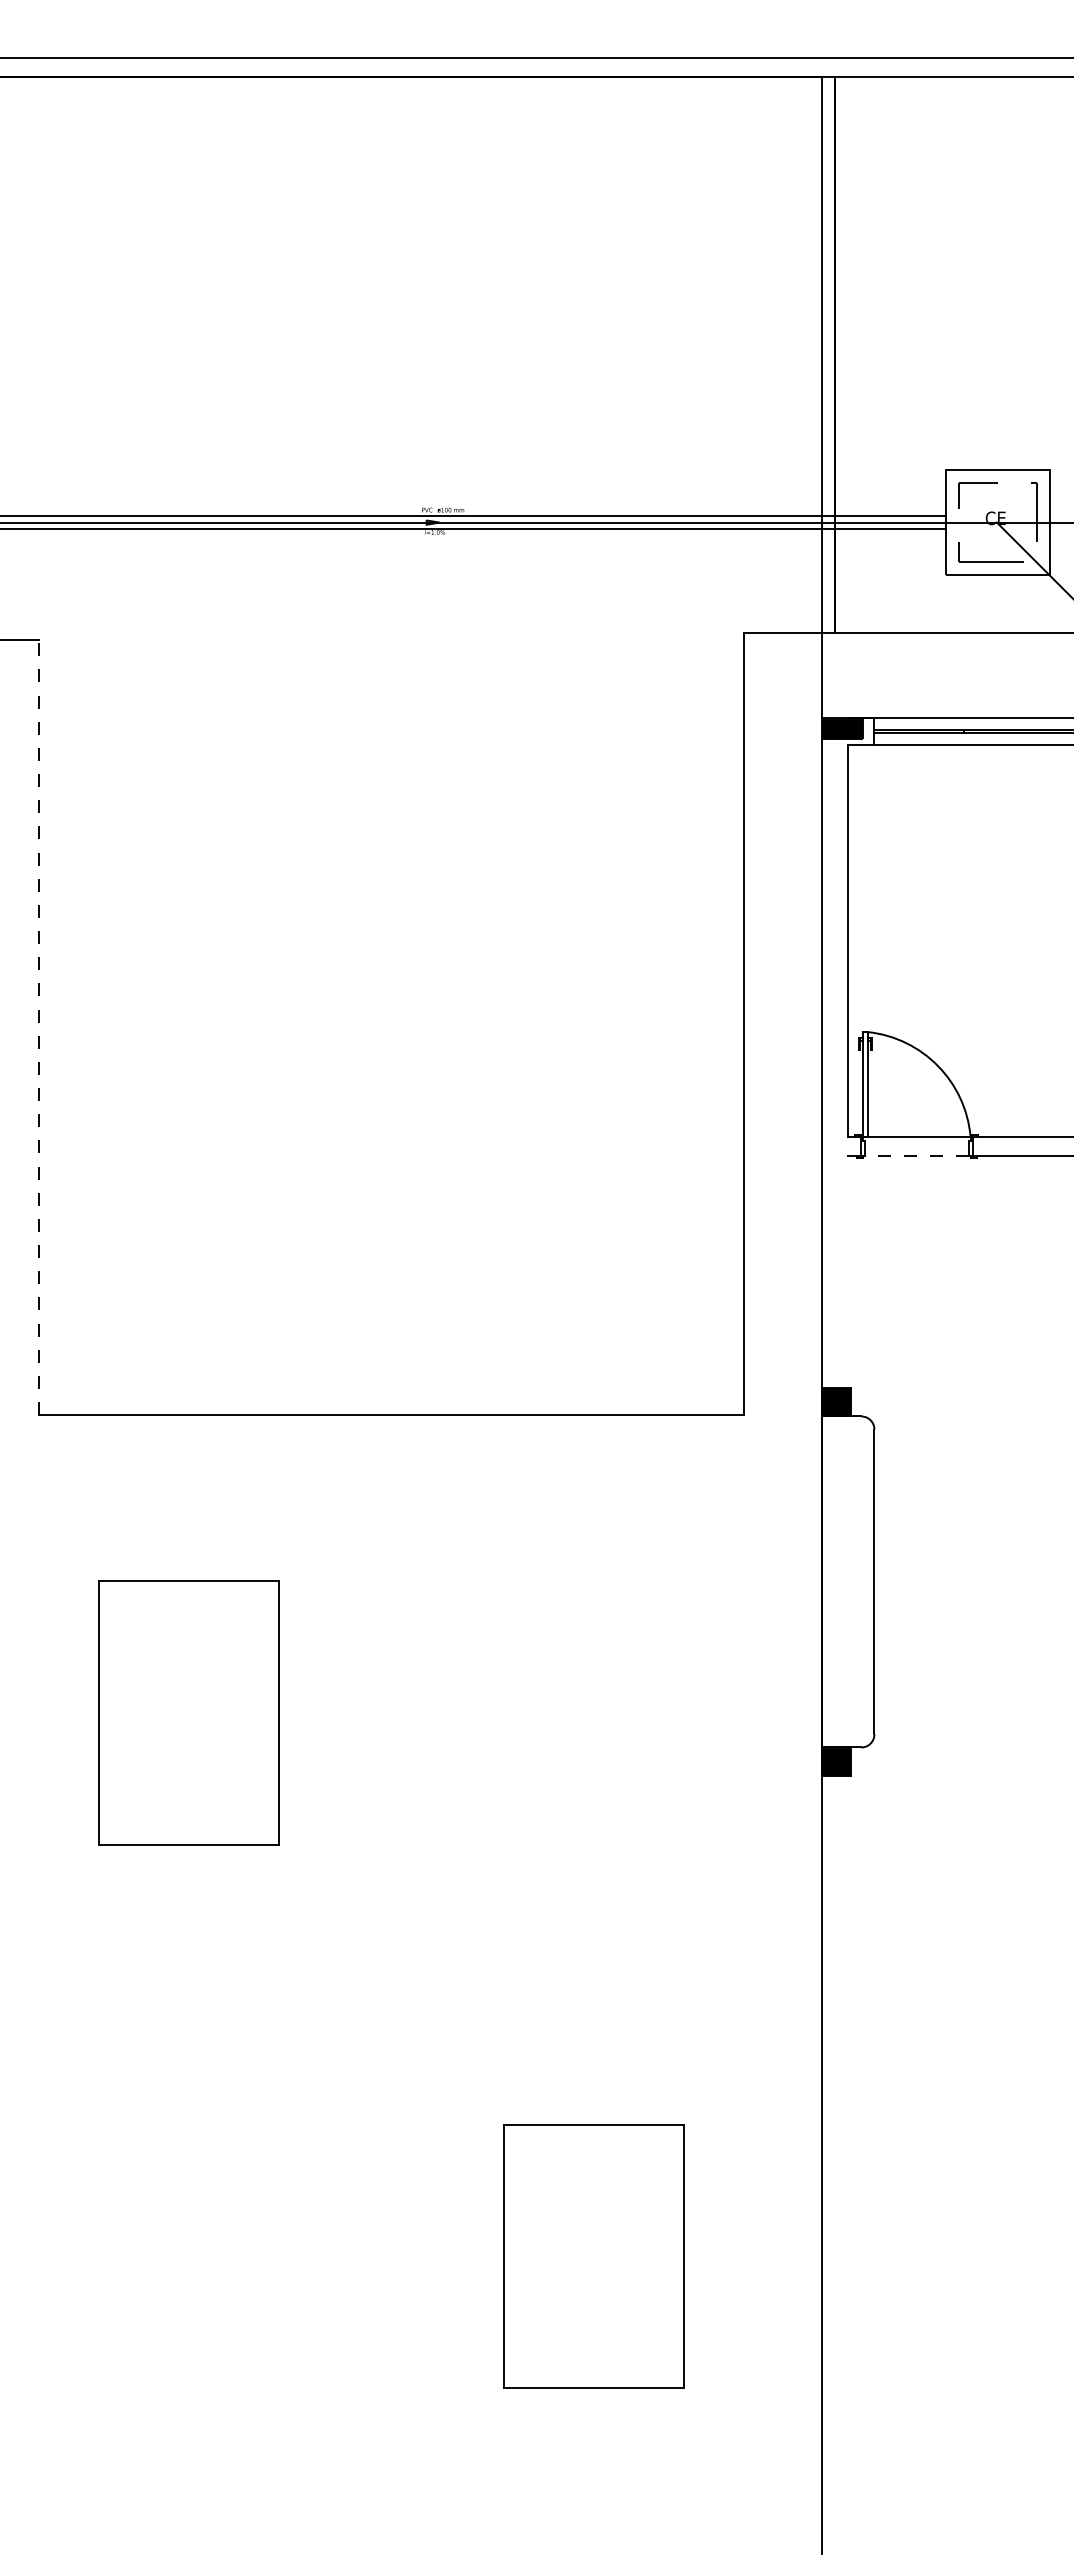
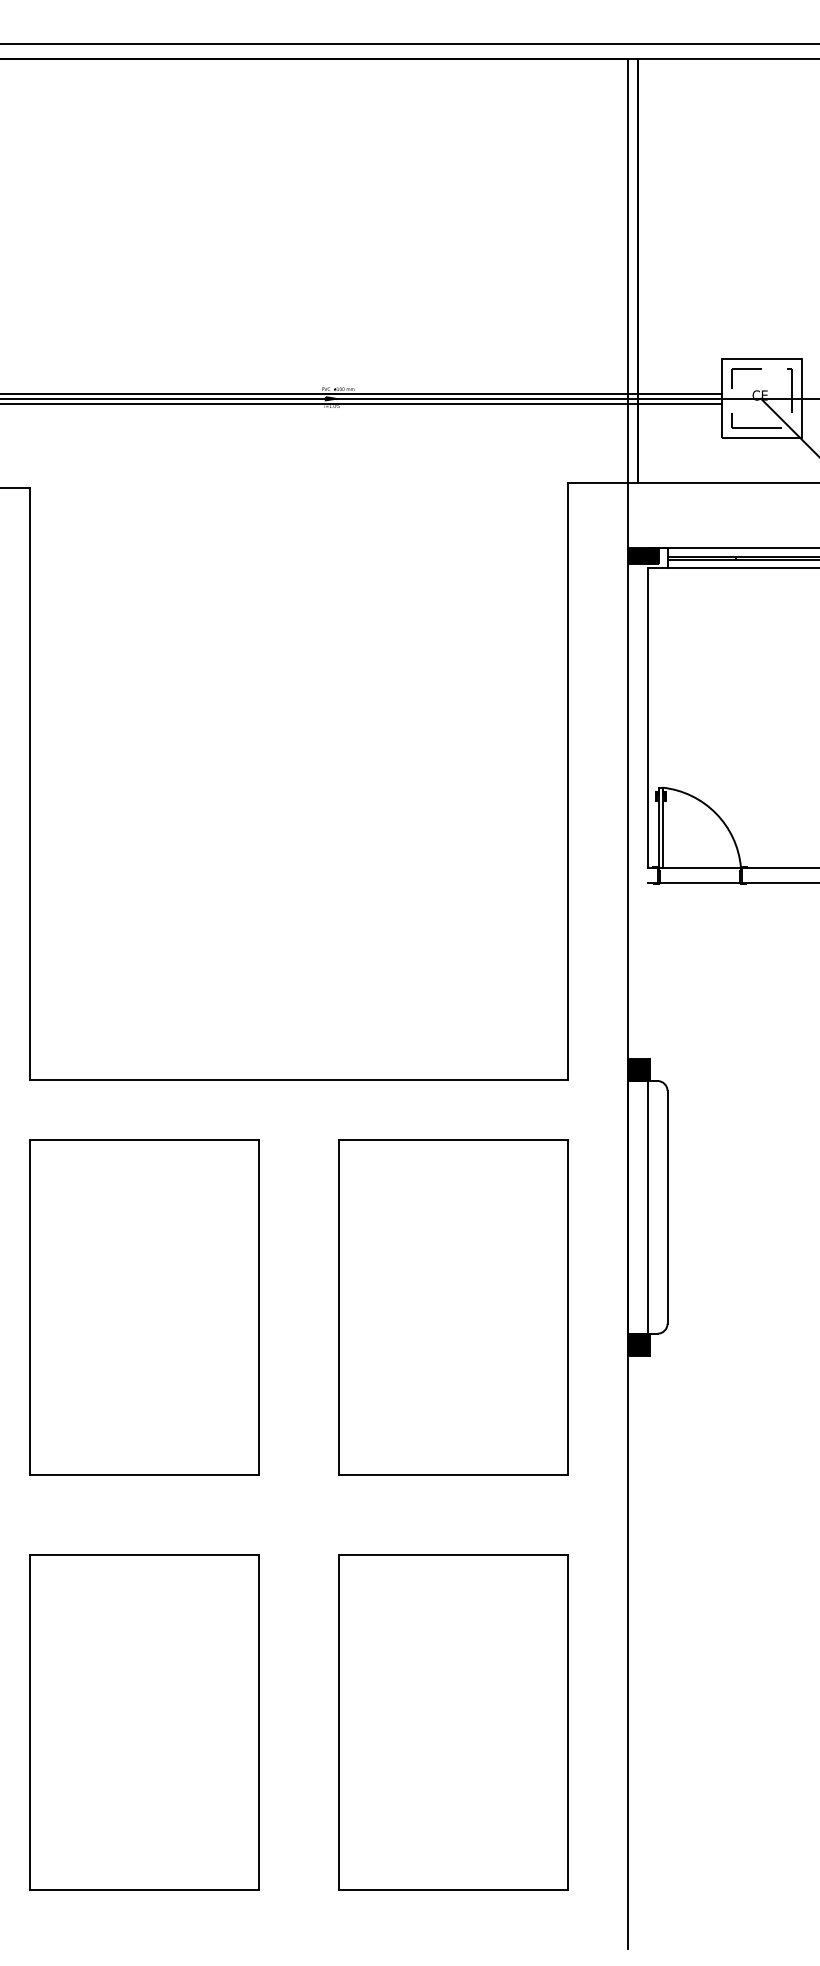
line: (39, 1027) -> (30, 784), dashed -> solid
line: (916, 1156) -> (699, 882), dashed -> solid
line: (848, 1581) -> (647, 1207), added
part: (188, 1712) -> (143, 1307), size x1.67
part: (593, 1712) -> (453, 1307), added
part: (188, 2256) -> (143, 1722), added
part: (593, 2256) -> (453, 1722), size x1.67

